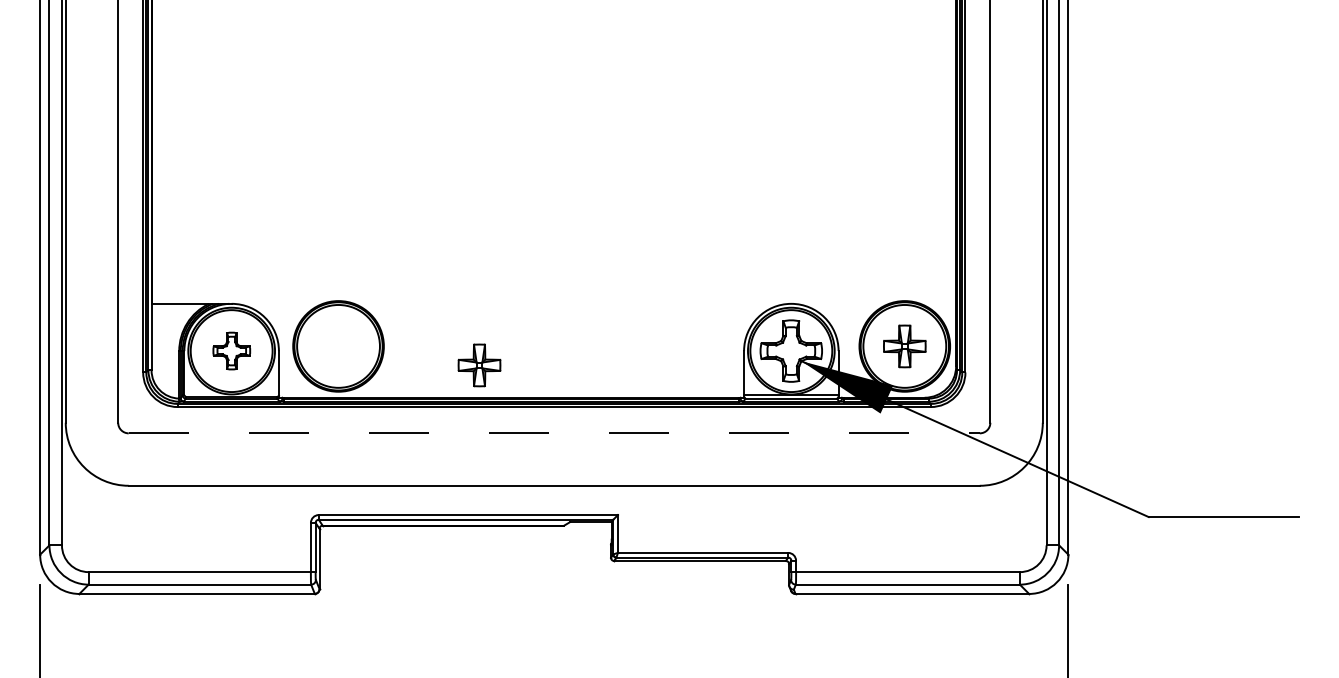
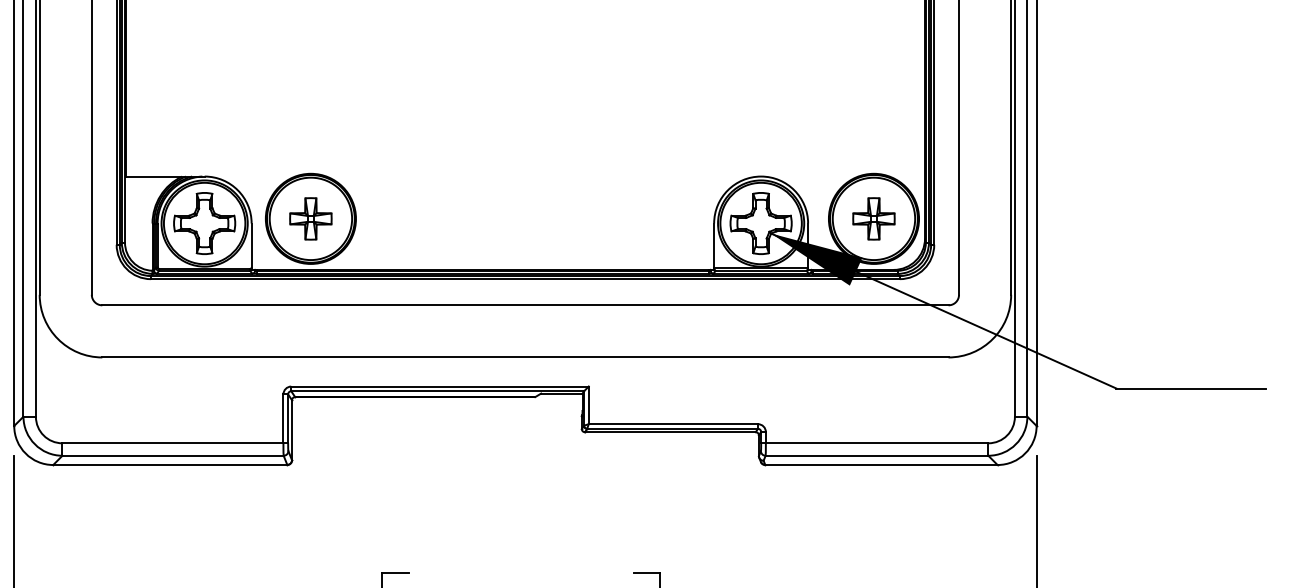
part: (231, 350) -> (204, 222), size x1.67
part: (479, 365) -> (310, 218), moved
line: (554, 433) -> (525, 305), dashed -> solid

